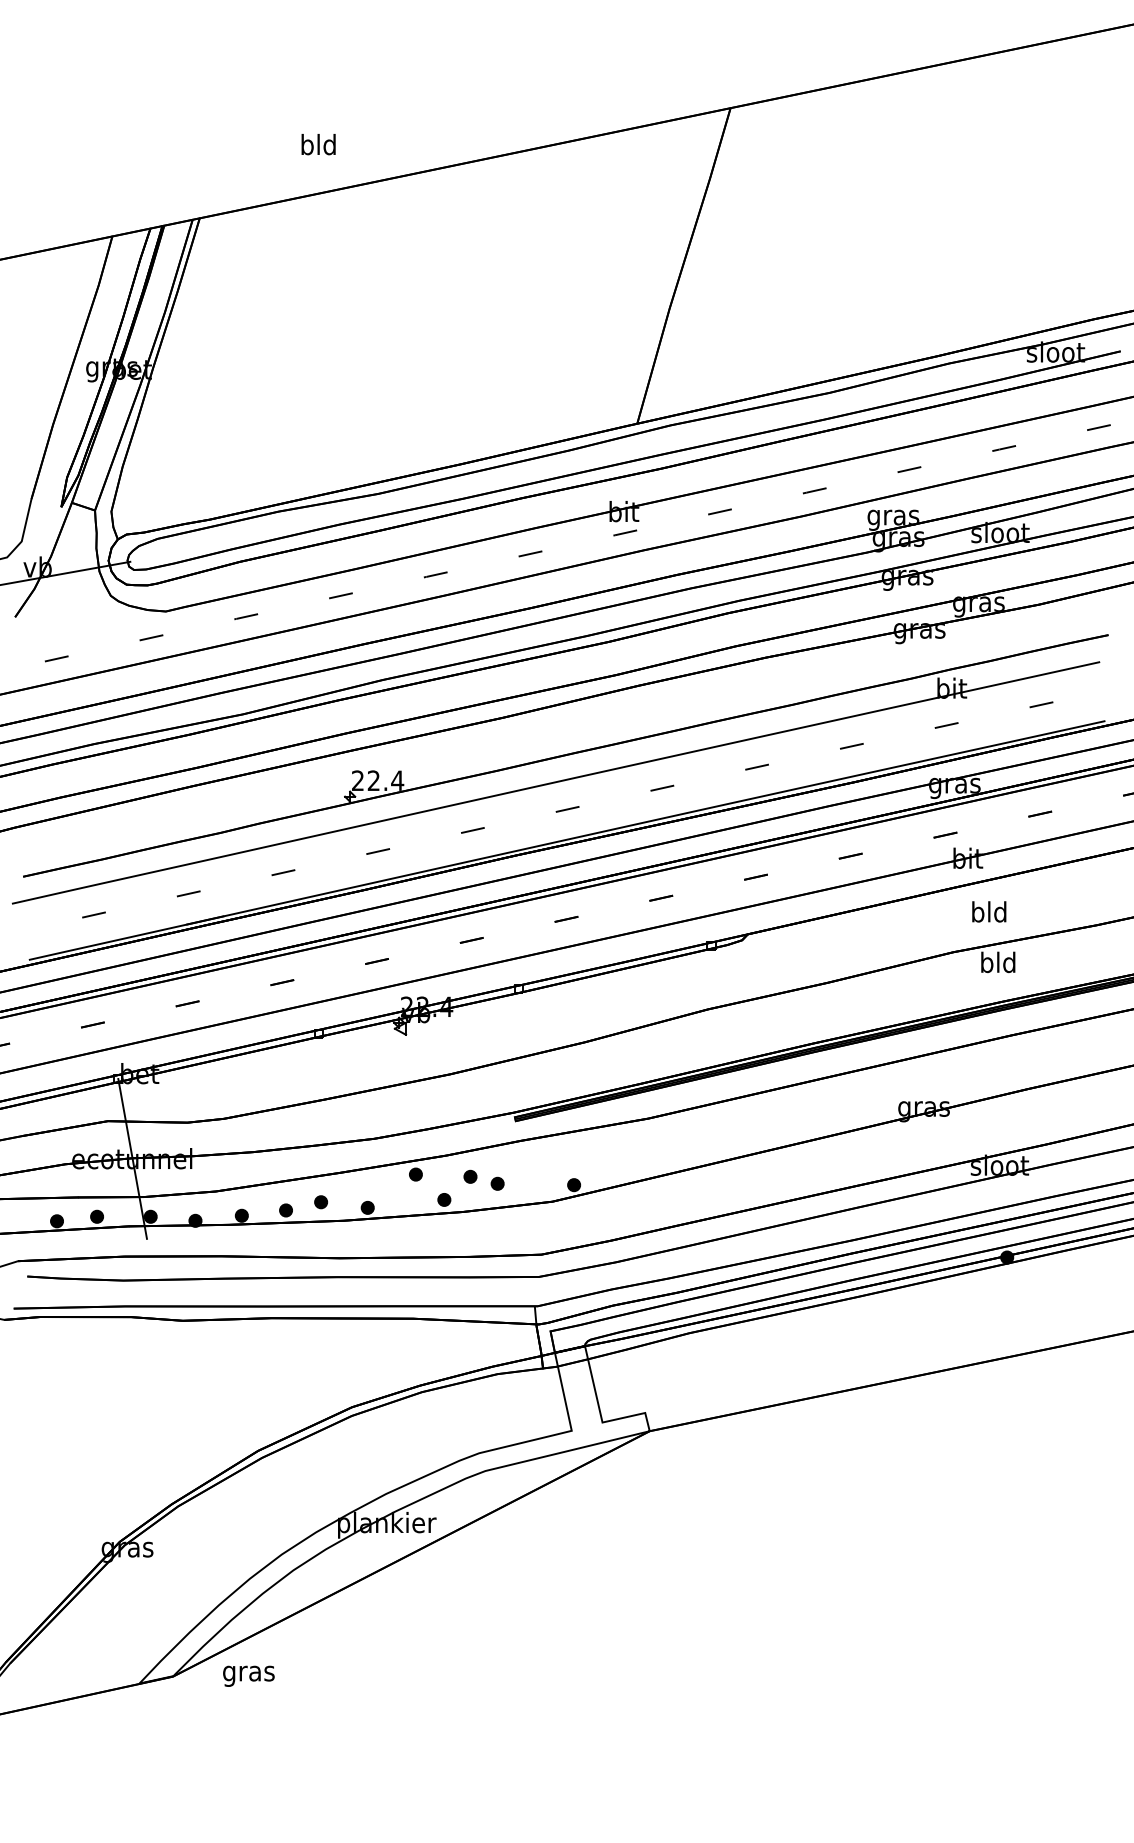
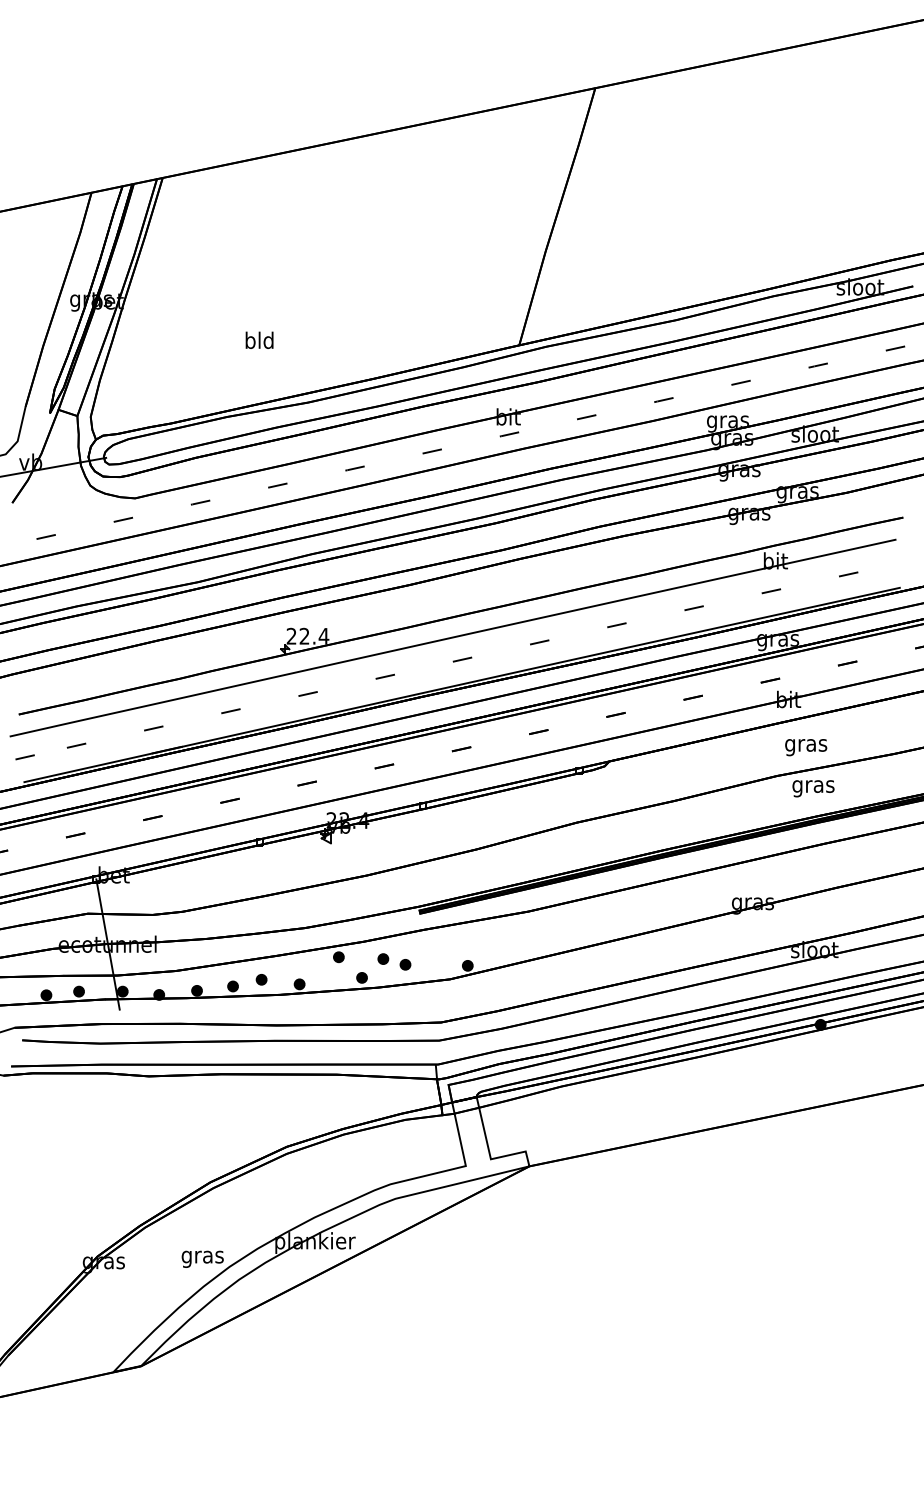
text: (318, 144) -> (259, 340), moved
text: (989, 914) -> (806, 745), bld -> gras
line: (30, 928) -> (24, 756), added
text: (998, 964) -> (813, 786), bld -> gras
text: (248, 1675) -> (202, 1258), moved

